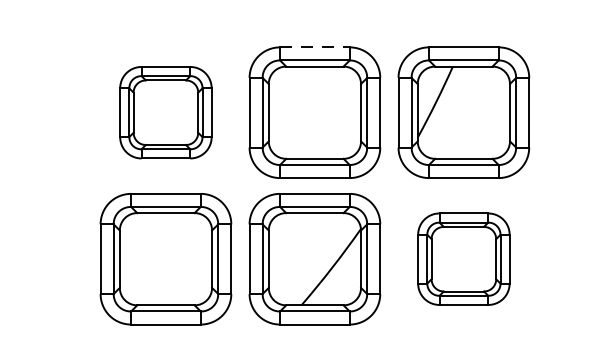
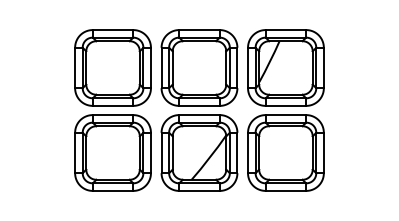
line: (314, 48) -> (199, 30), dashed -> solid
part: (165, 111) -> (112, 67), size x1.43
part: (463, 258) -> (285, 152), size x1.43

